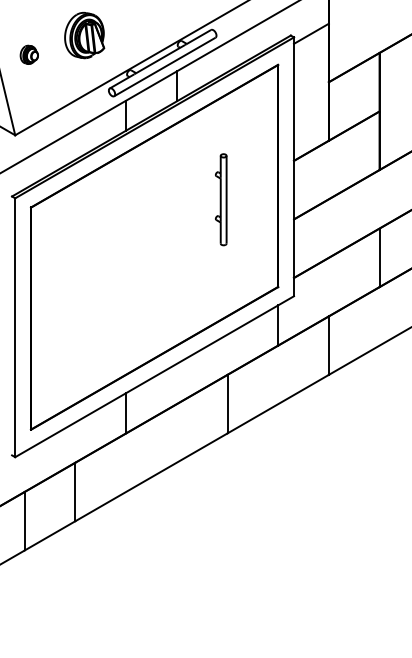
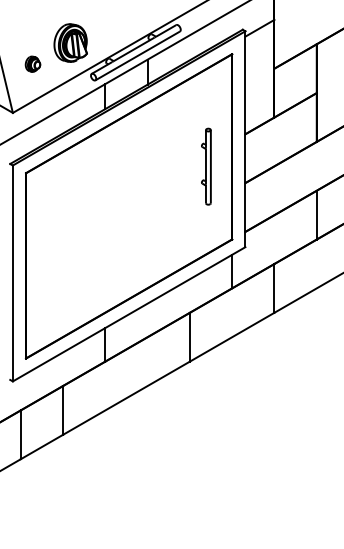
part: (84, 35) -> (70, 43), moved
part: (28, 54) -> (32, 63), moved
part: (221, 199) -> (206, 166), moved

